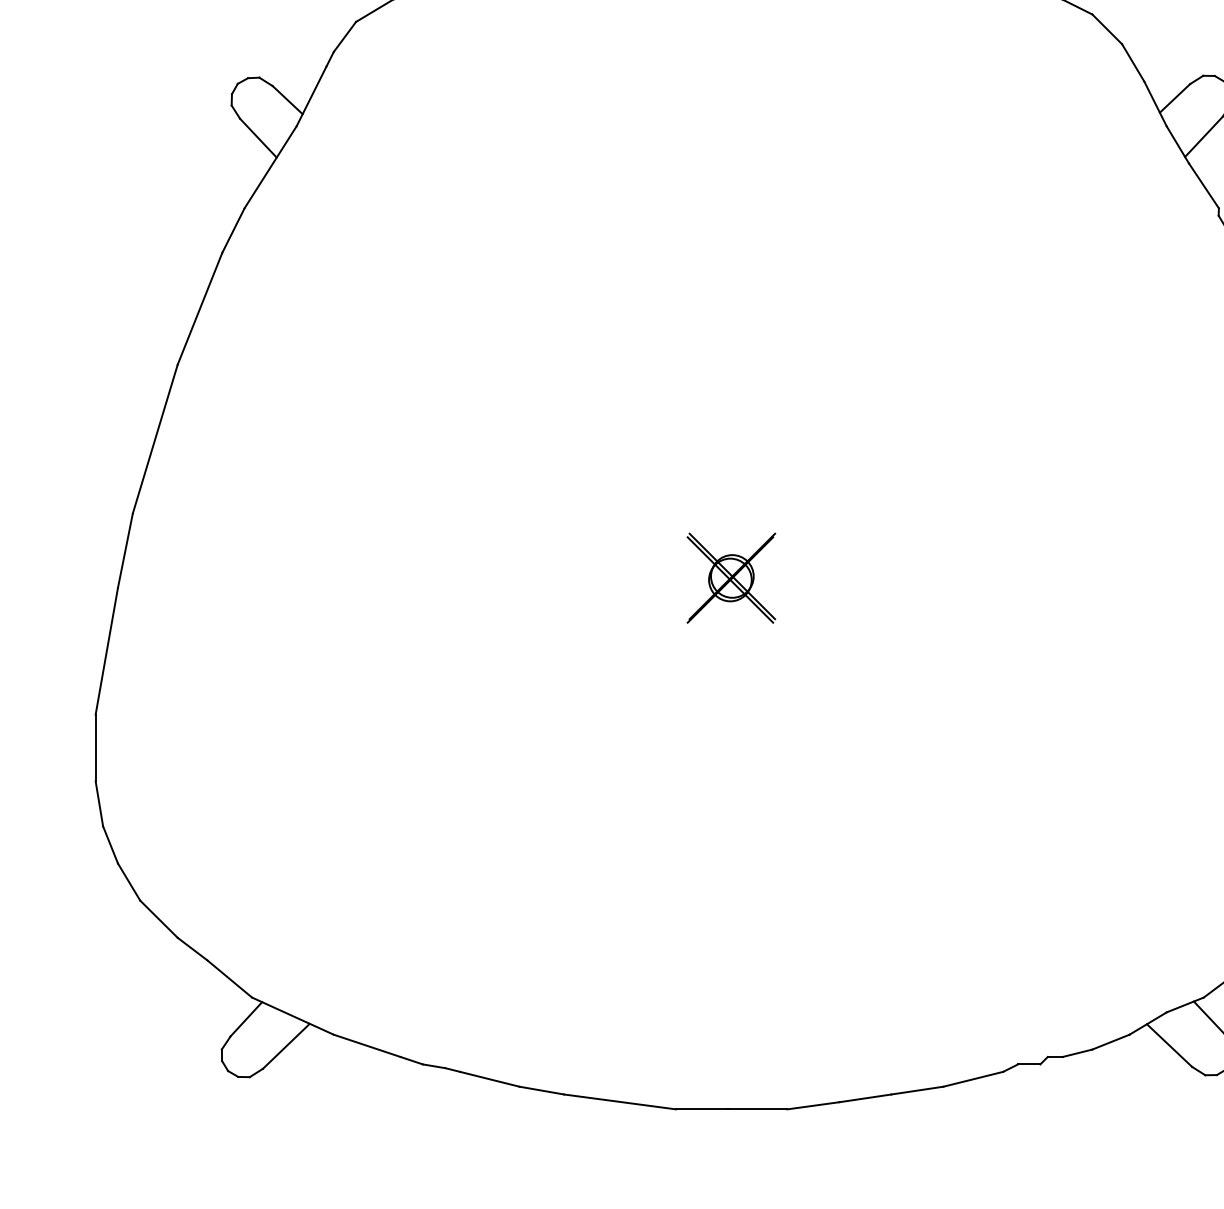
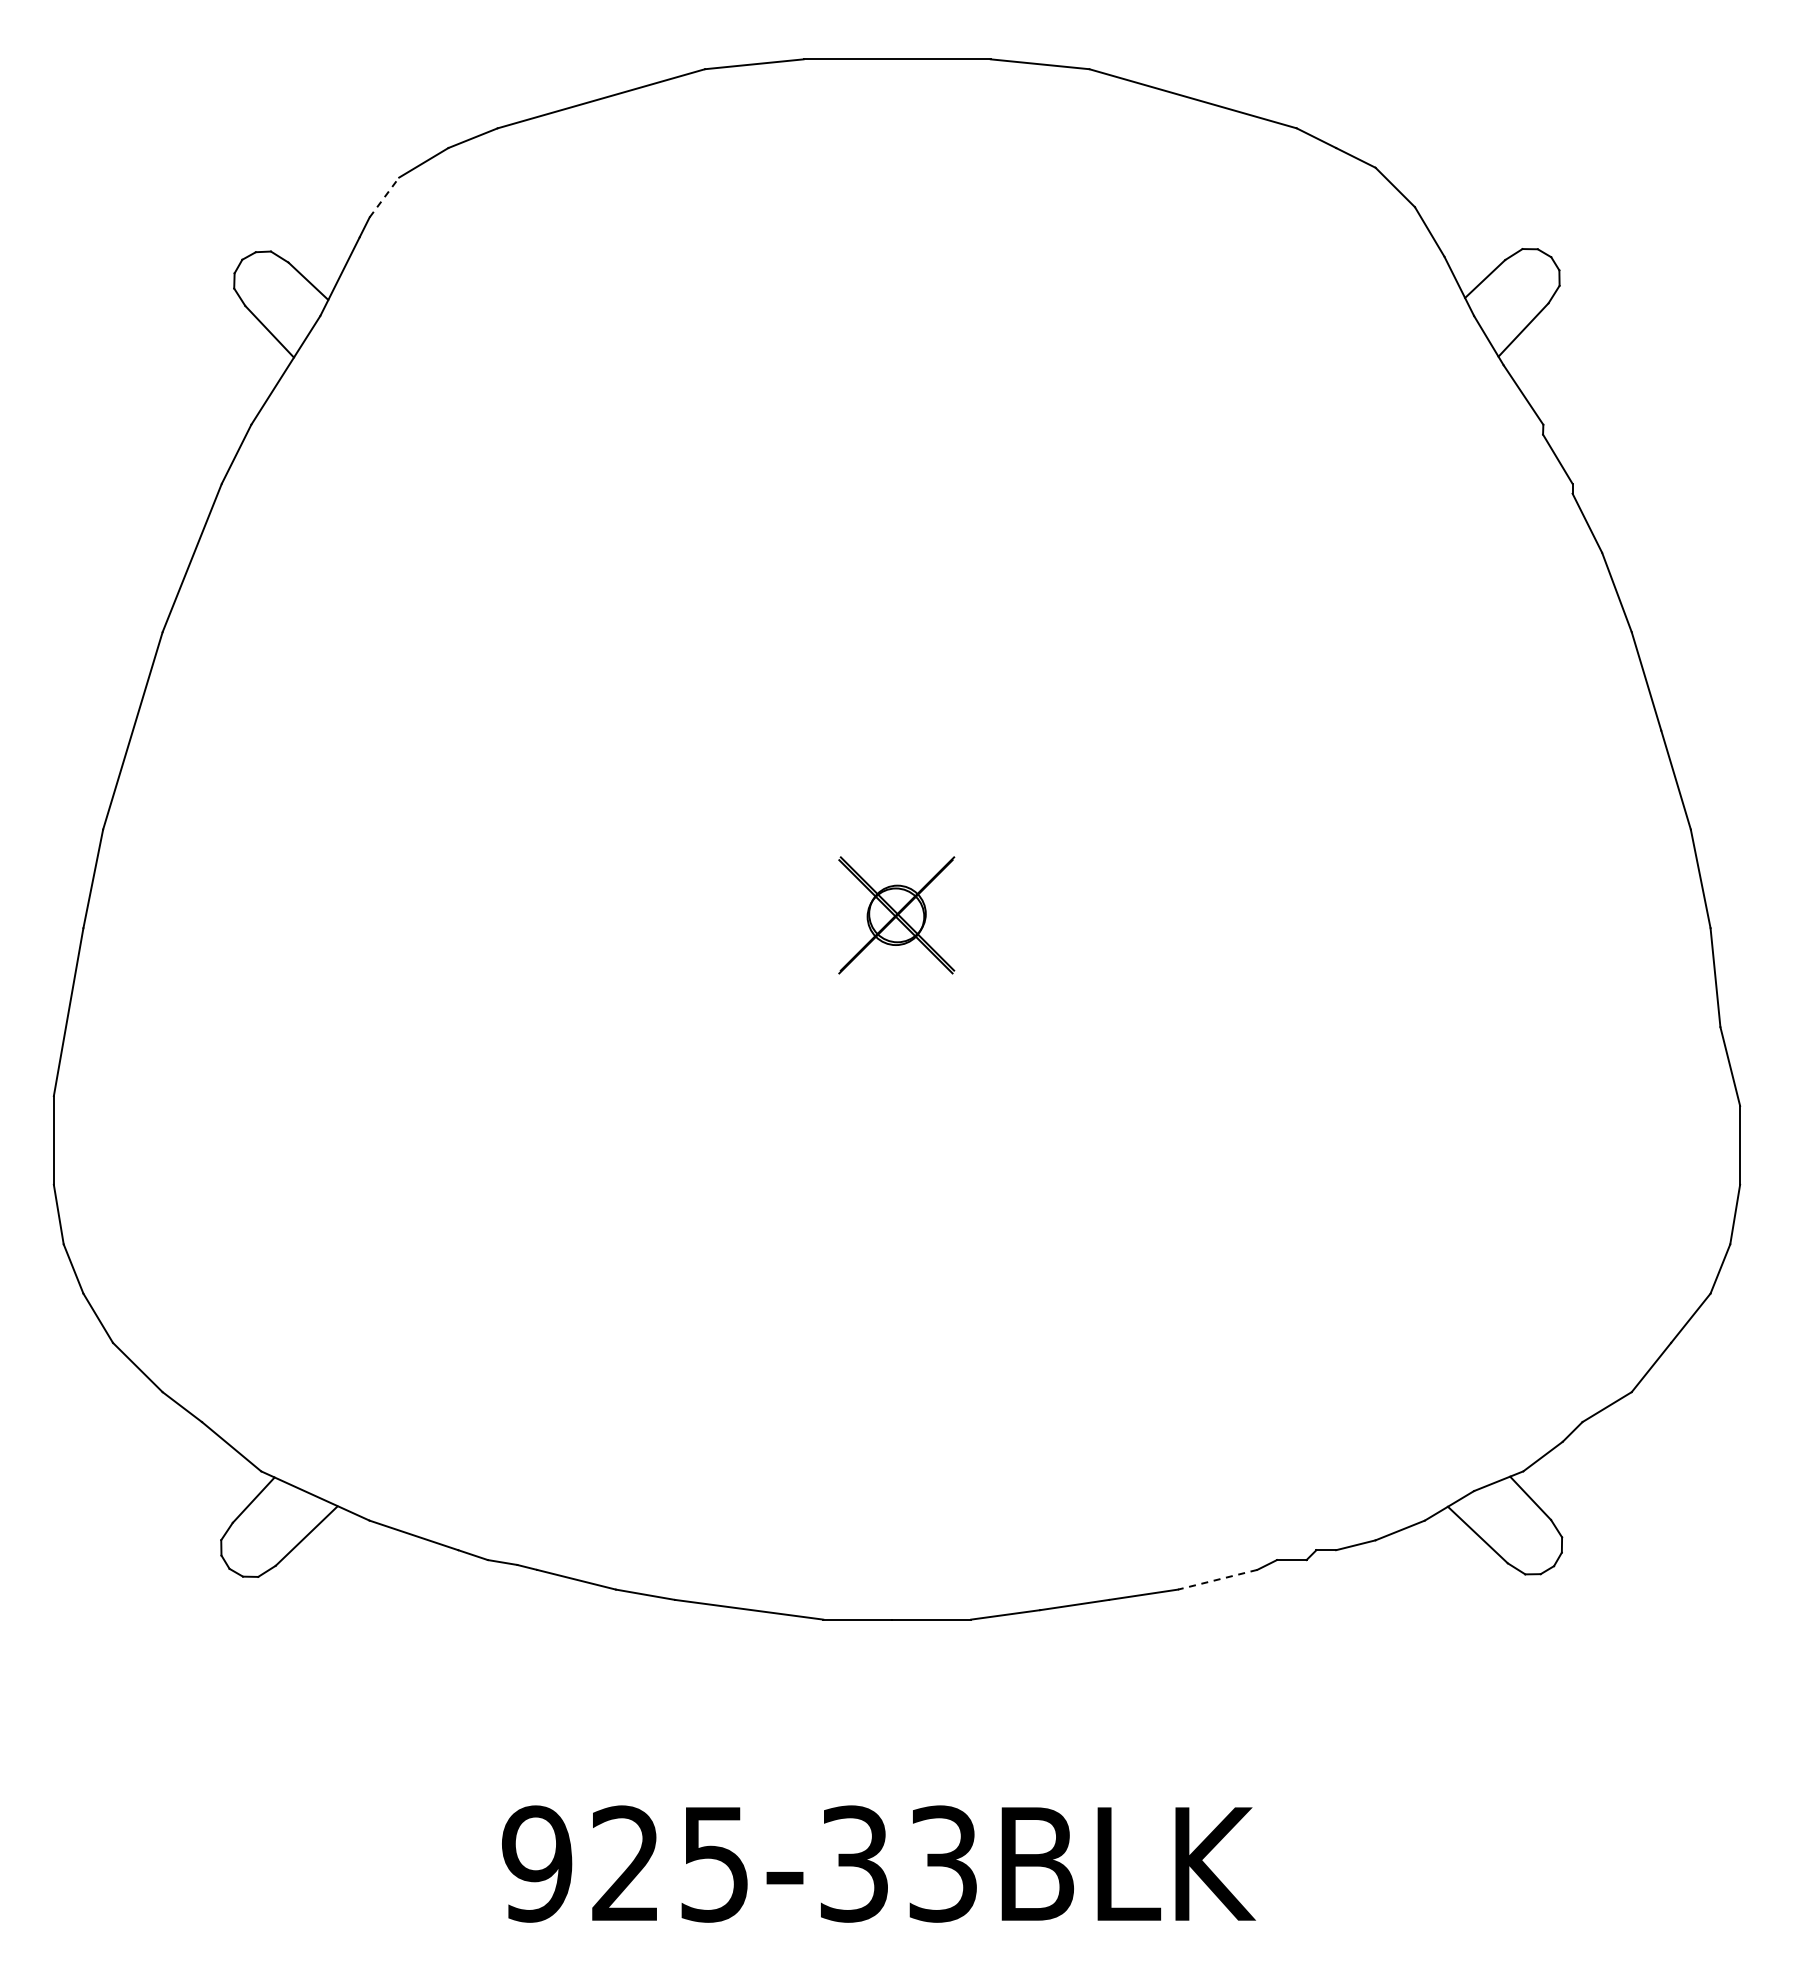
line: (345, 36) -> (384, 197), solid -> dashed
part: (731, 578) -> (896, 915), size x0.6
line: (973, 1079) -> (1217, 1579), solid -> dashed

